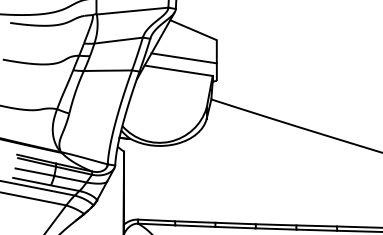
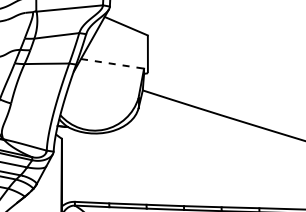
line: (183, 58) -> (116, 52), removed
line: (179, 70) -> (113, 63), solid -> dashed

